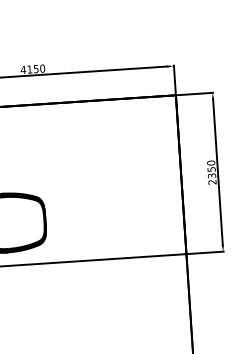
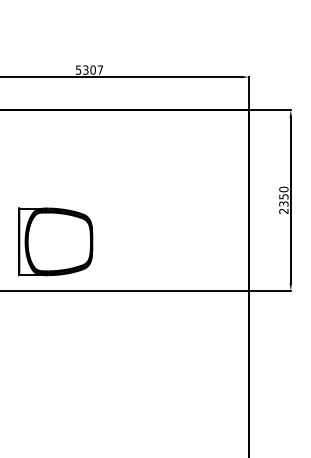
text: (32, 68) -> (89, 69), 4150 -> 5307

